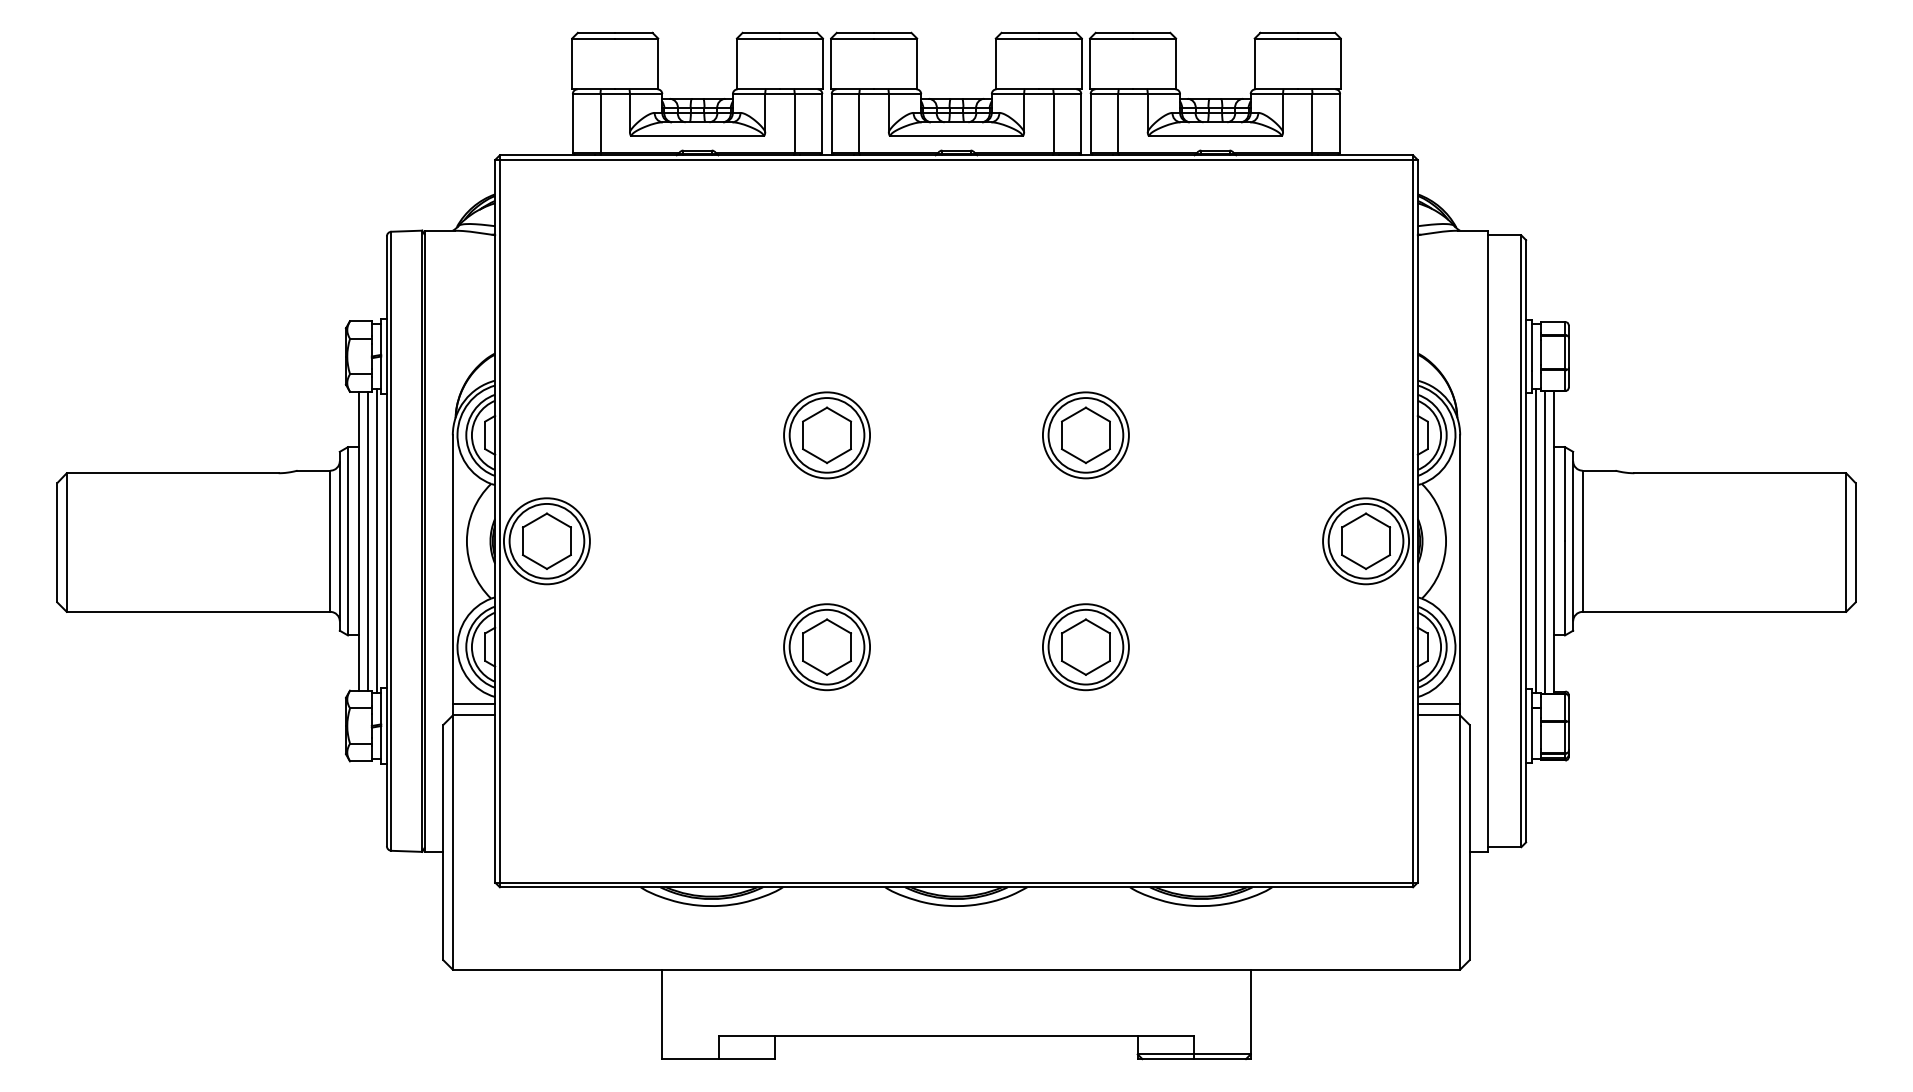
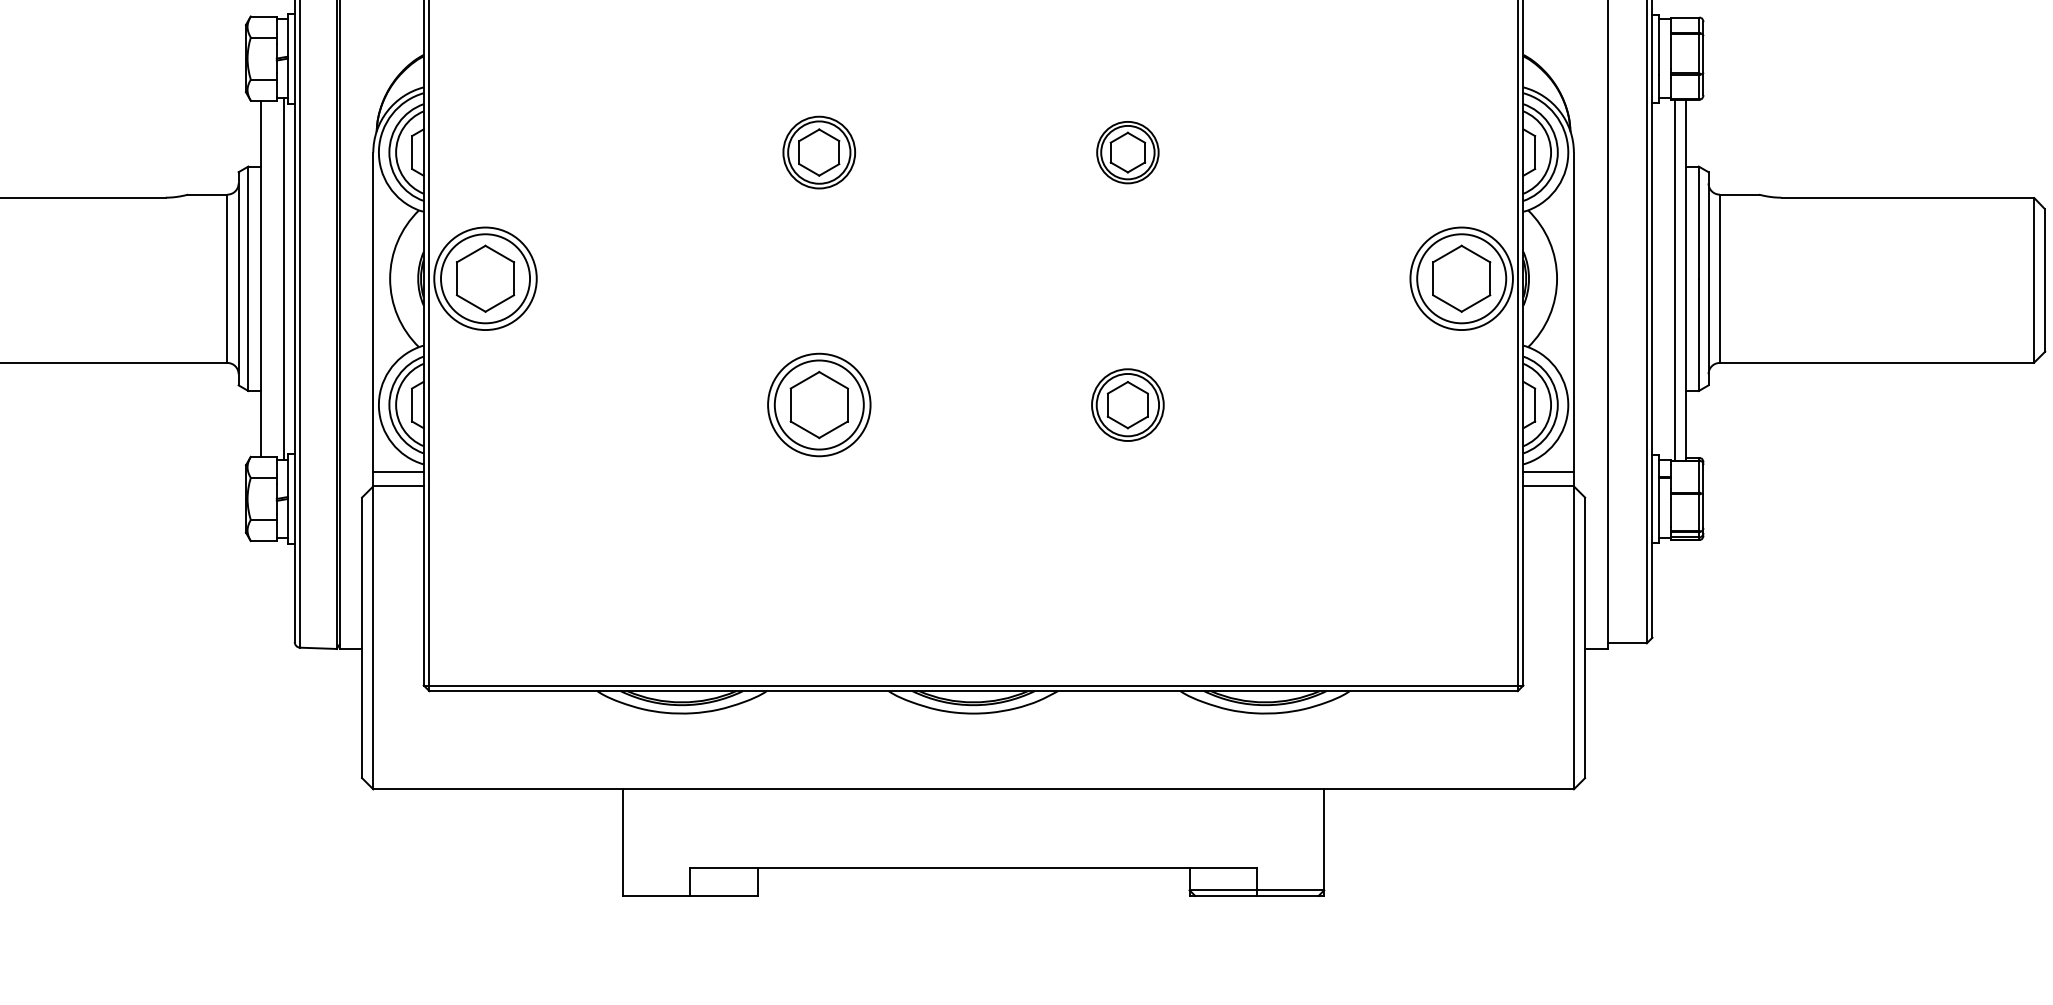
part: (826, 435) -> (818, 152), size x0.7
part: (1085, 435) -> (1127, 152), size x0.6
line: (368, 540) -> (272, 277), removed
line: (1535, 541) -> (1663, 279), removed
part: (1085, 647) -> (1127, 405), size x0.7

